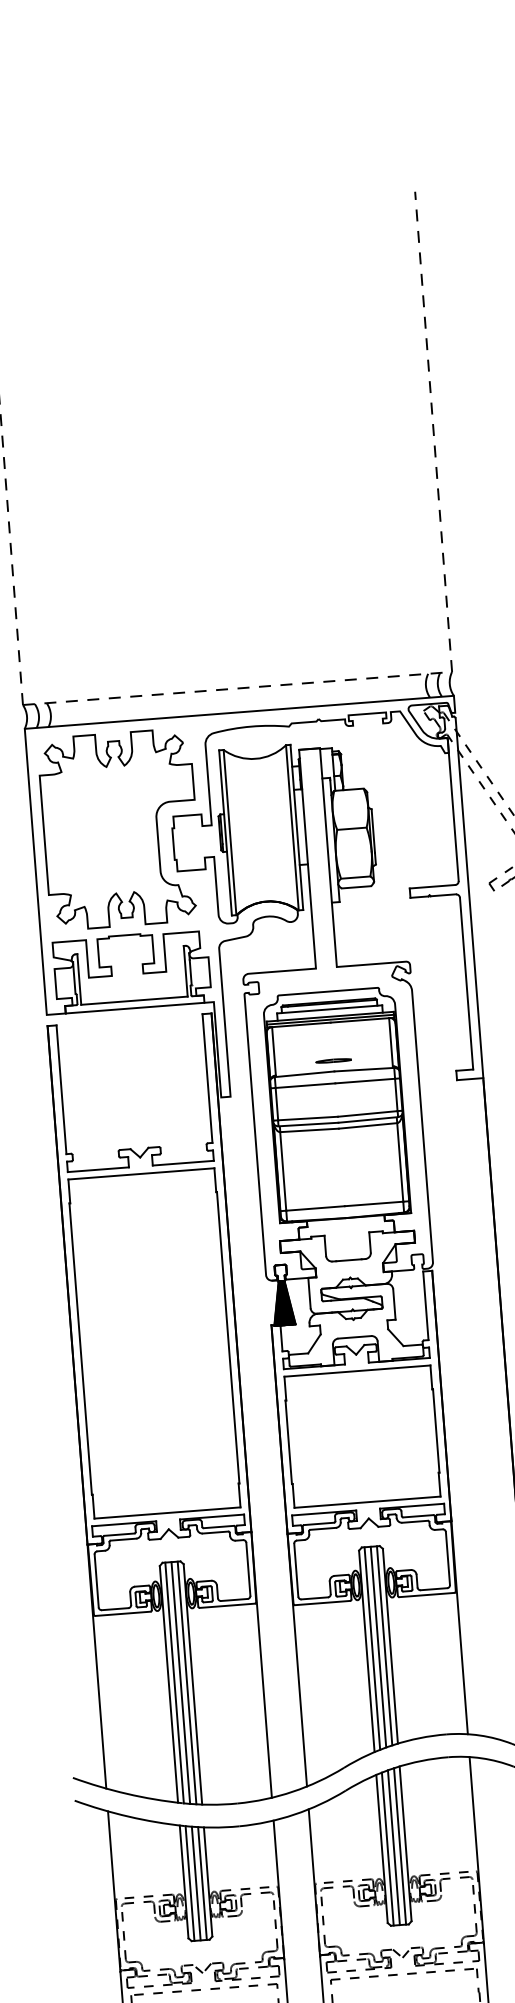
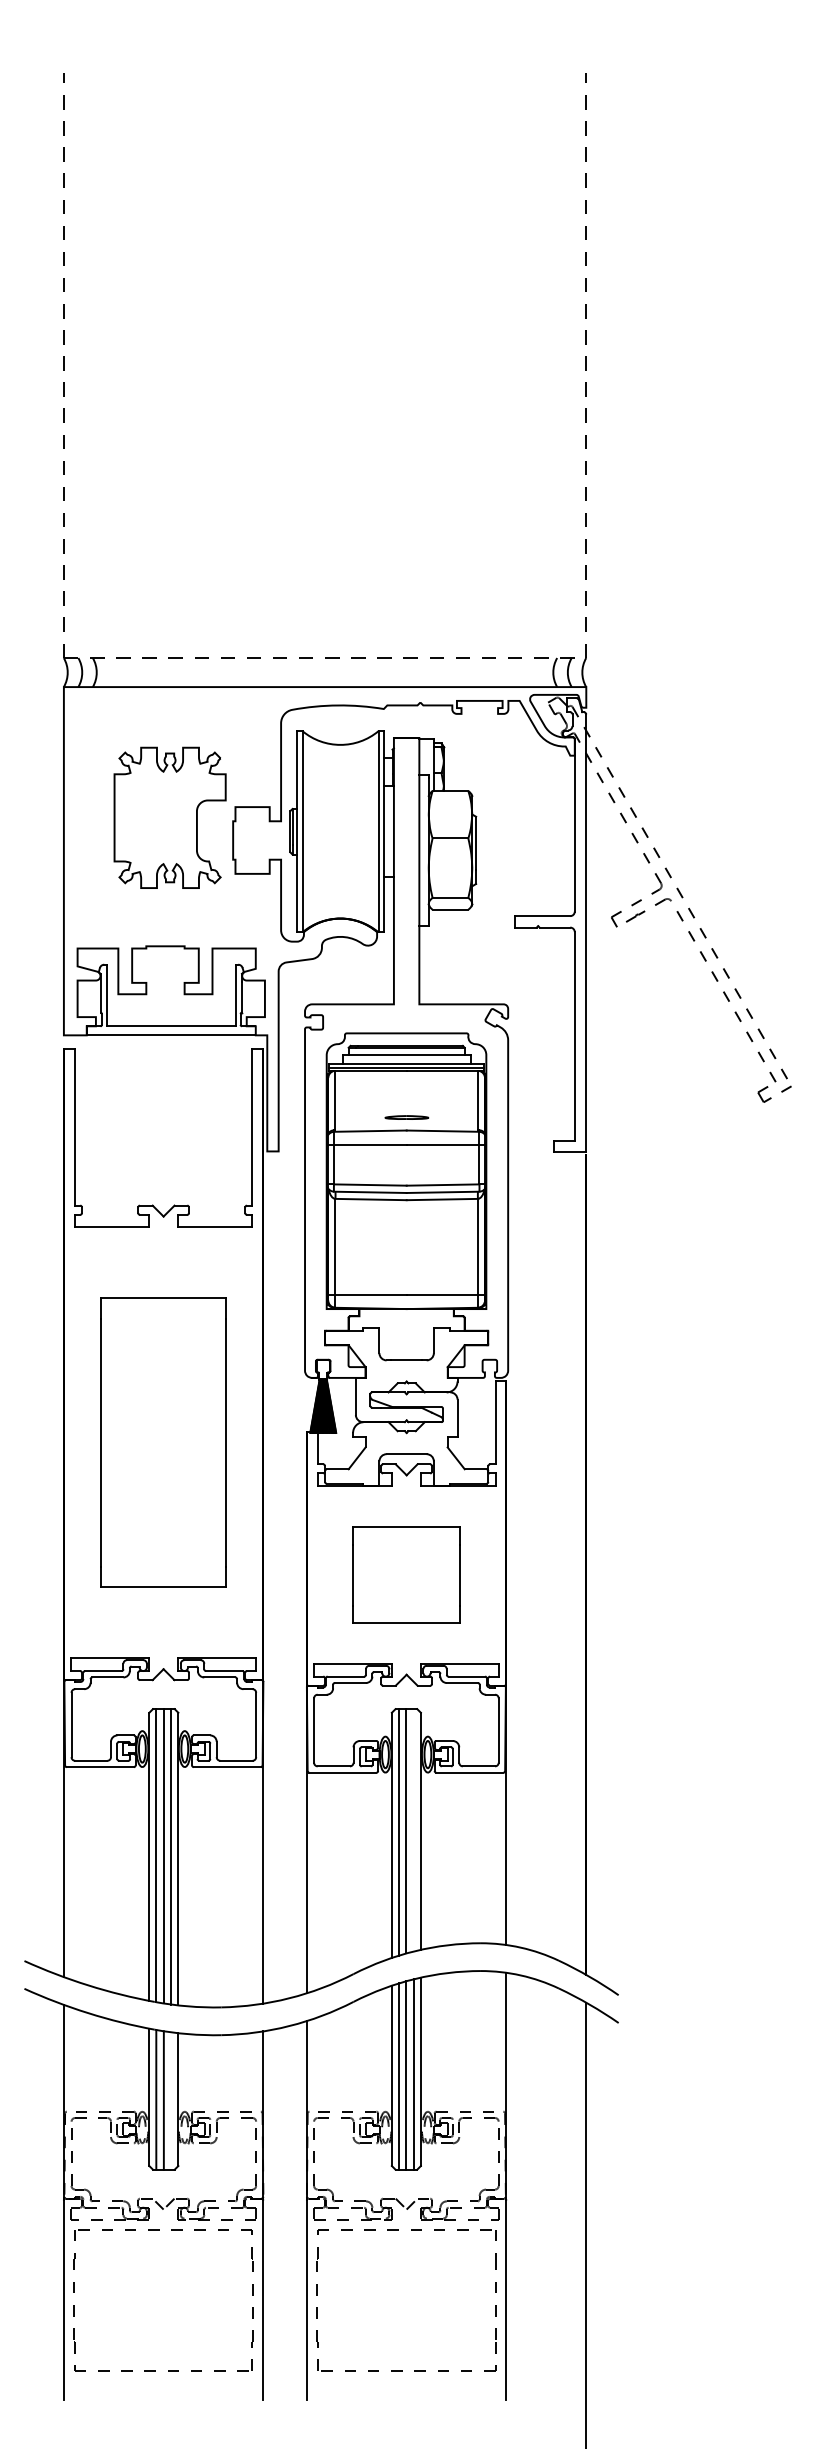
part: (119, 829) -> (169, 817), size x0.6
part: (154, 1343) -> (163, 1442), size x0.7
part: (362, 1436) -> (406, 1574), size x0.6
line: (384, 1646) -> (413, 1830), removed
line: (202, 1883) -> (171, 2100), removed

